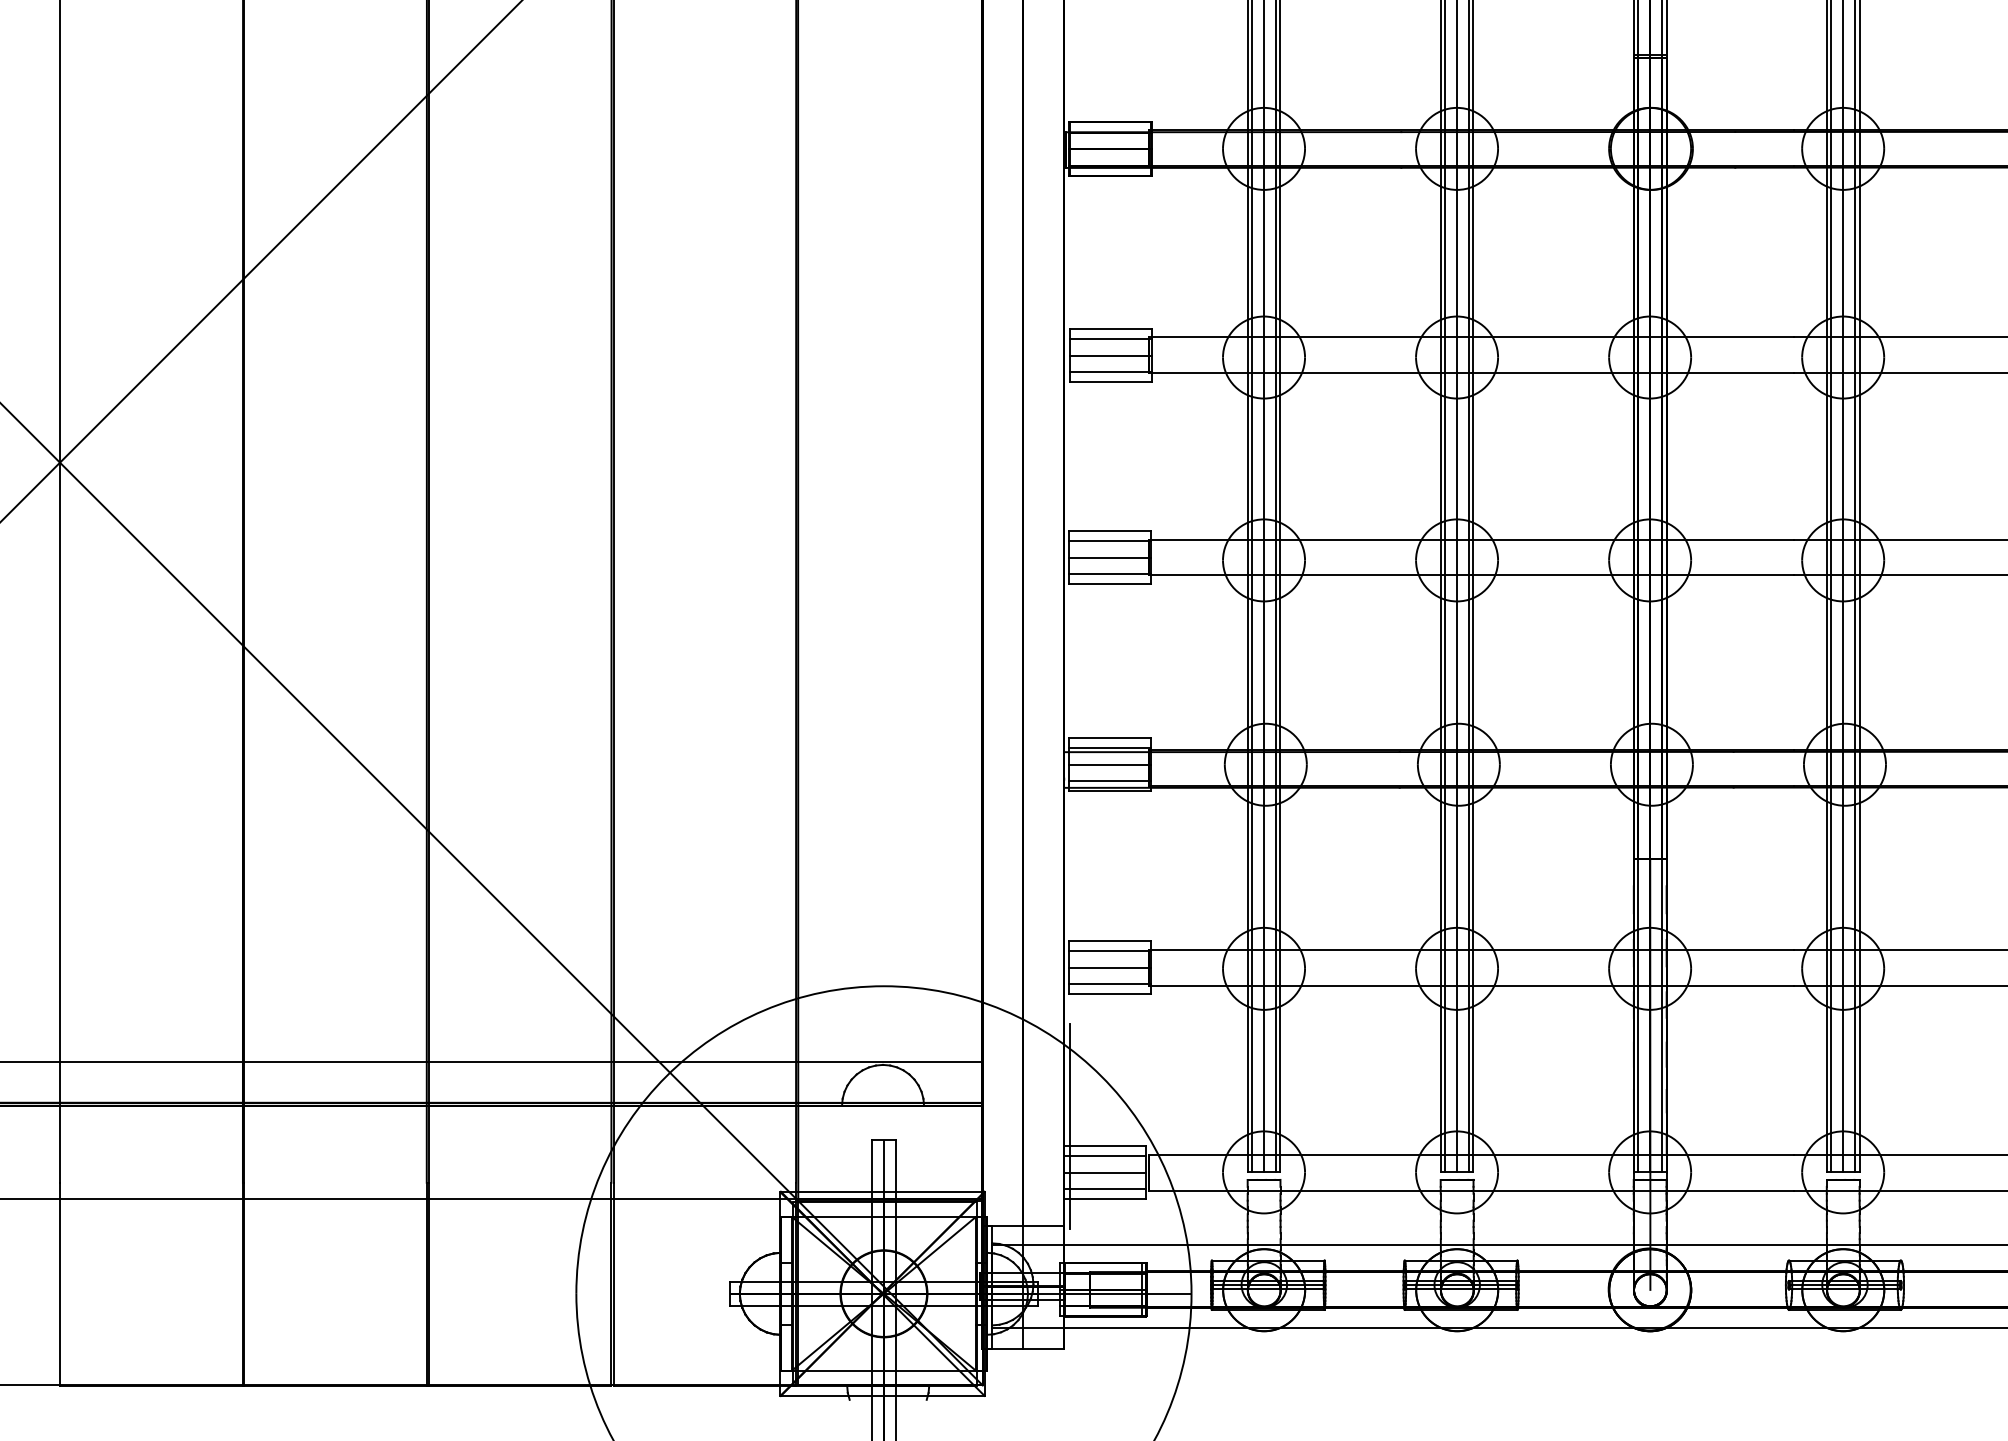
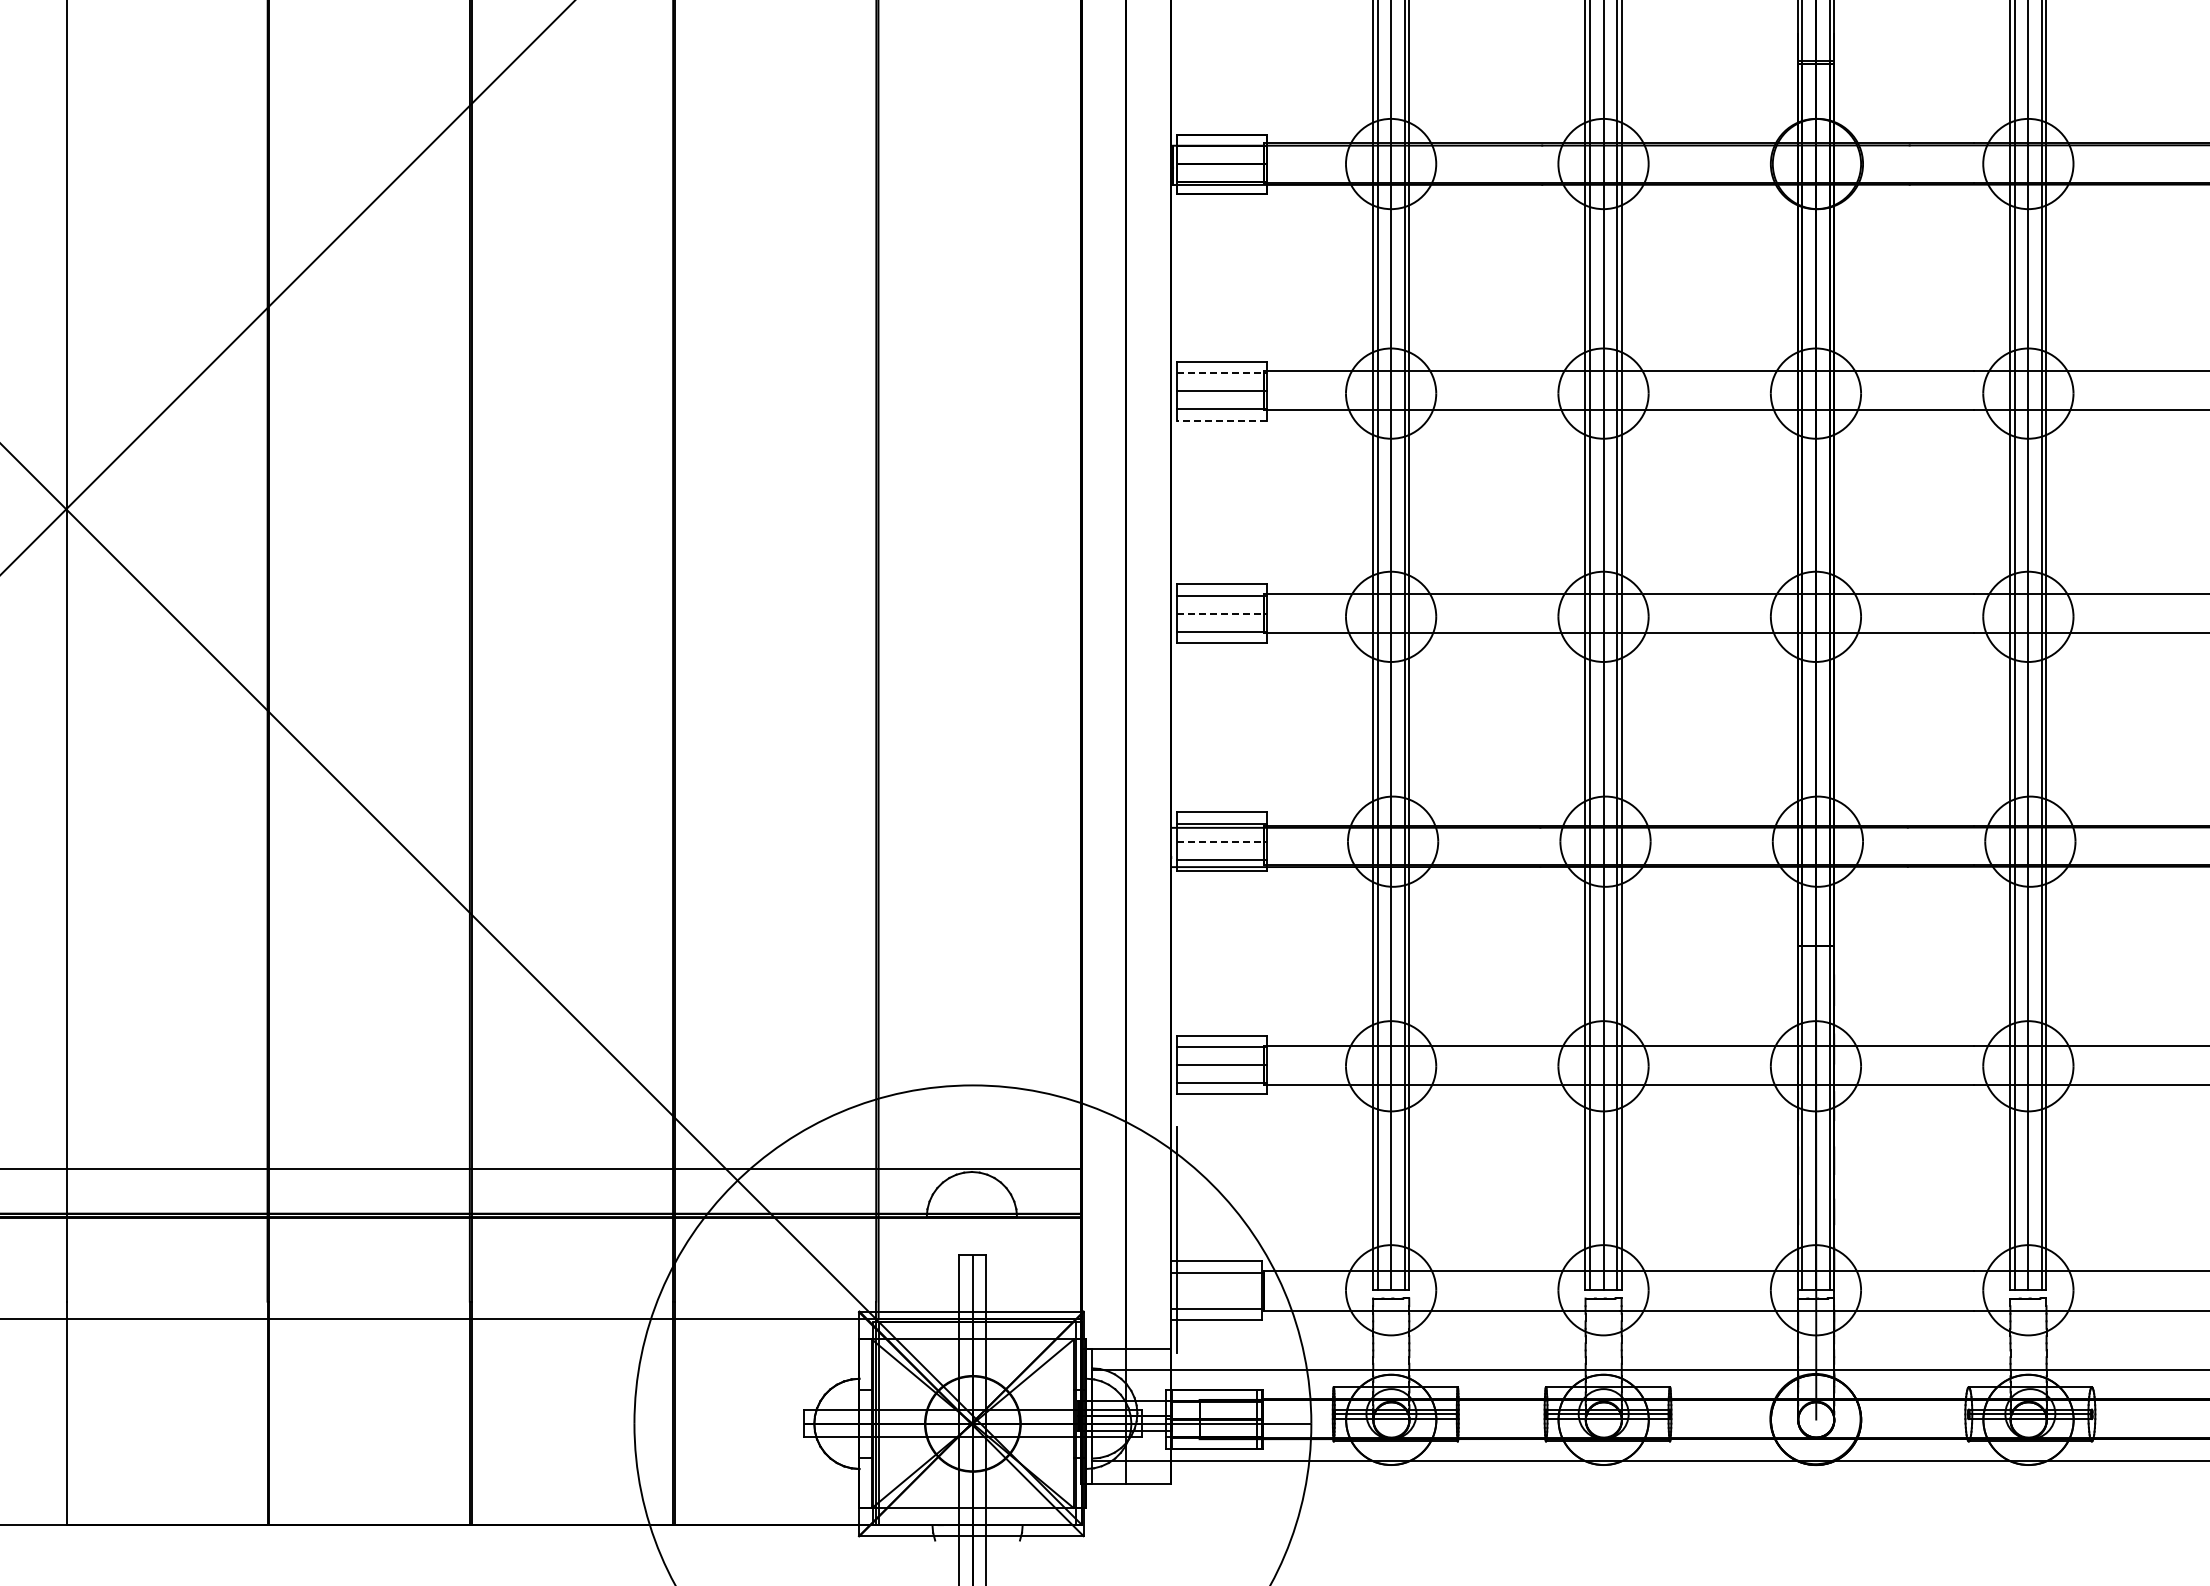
line: (1110, 339) -> (1222, 373), solid -> dashed
line: (1109, 381) -> (1221, 420), solid -> dashed
line: (1110, 557) -> (1222, 613), solid -> dashed
line: (1110, 764) -> (1222, 841), solid -> dashed
line: (1105, 1172) -> (1216, 1290), removed

